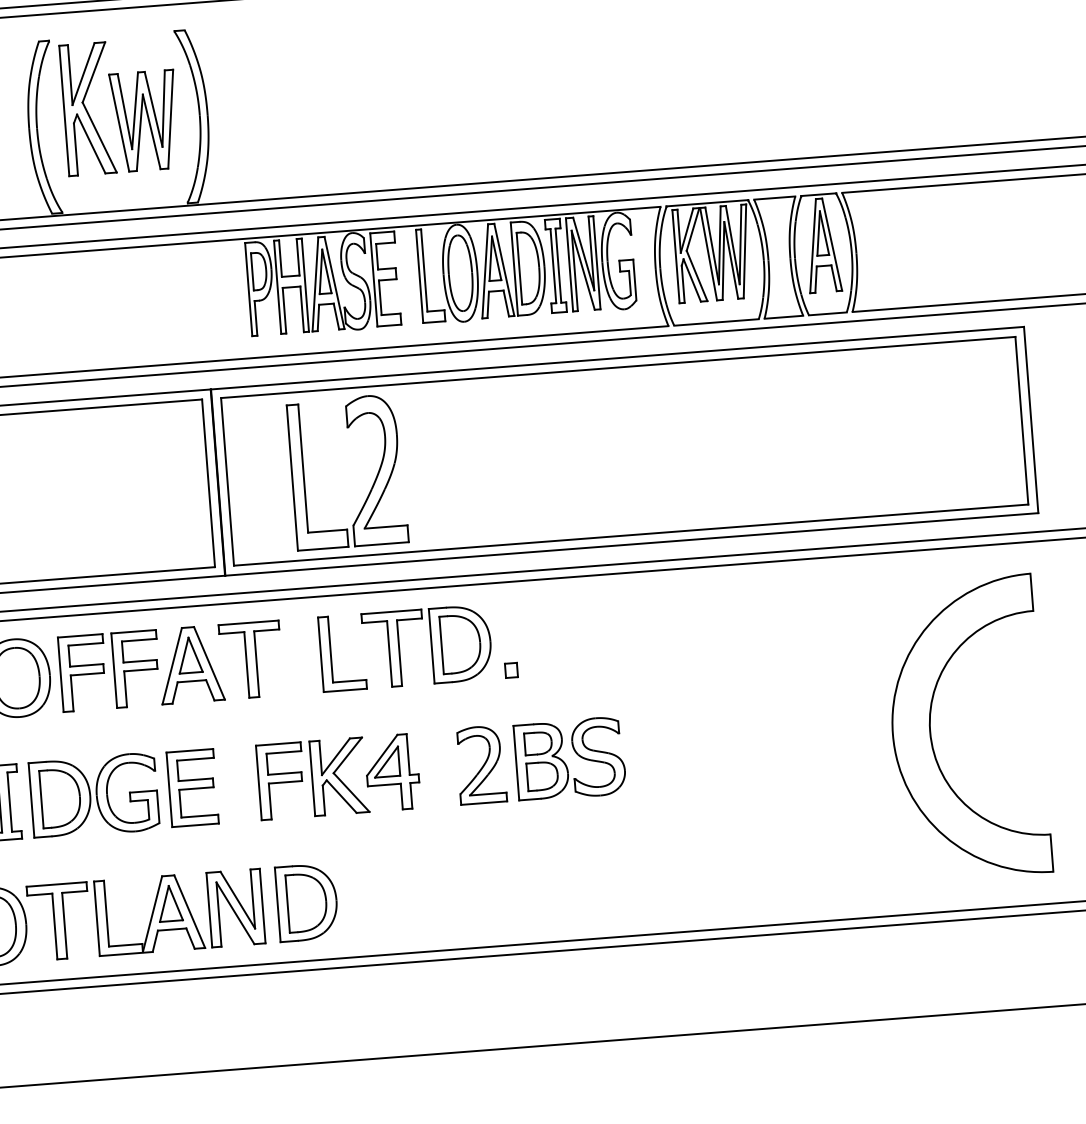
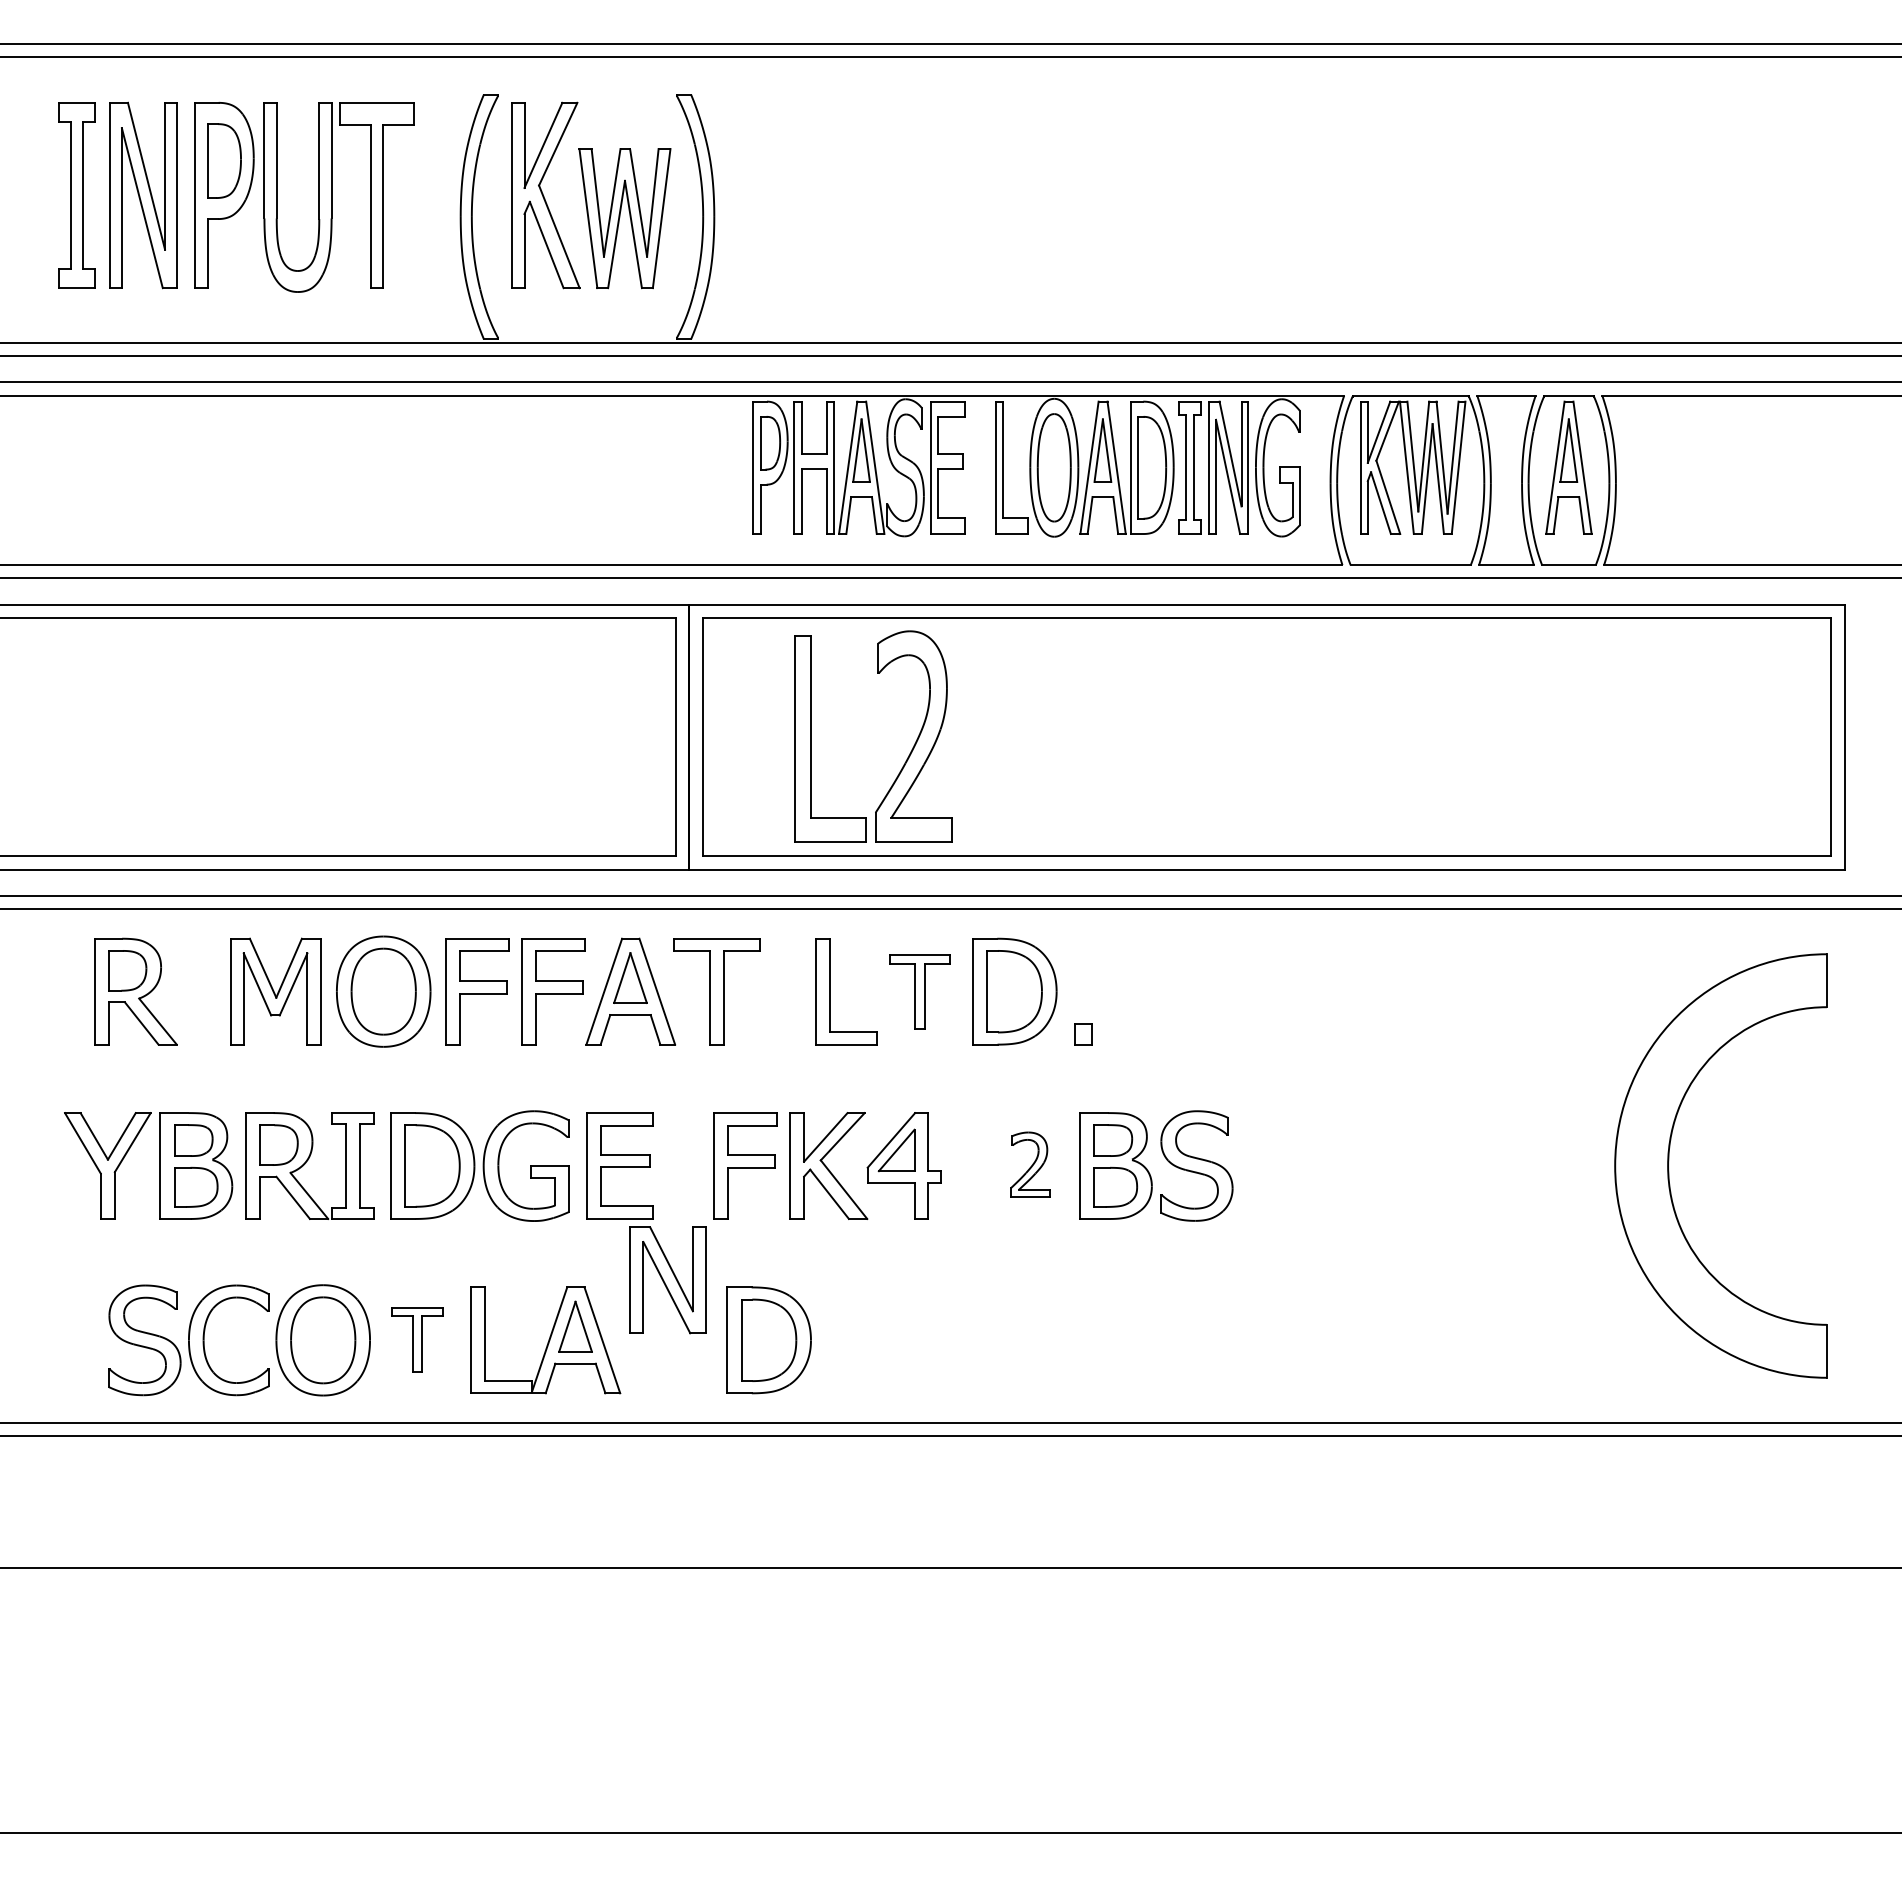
part: (393, 649) -> (919, 991), size x0.7
part: (481, 764) -> (1030, 1164), size x0.6
part: (235, 908) -> (667, 1280), moved
part: (59, 921) -> (417, 1339), size x0.6

